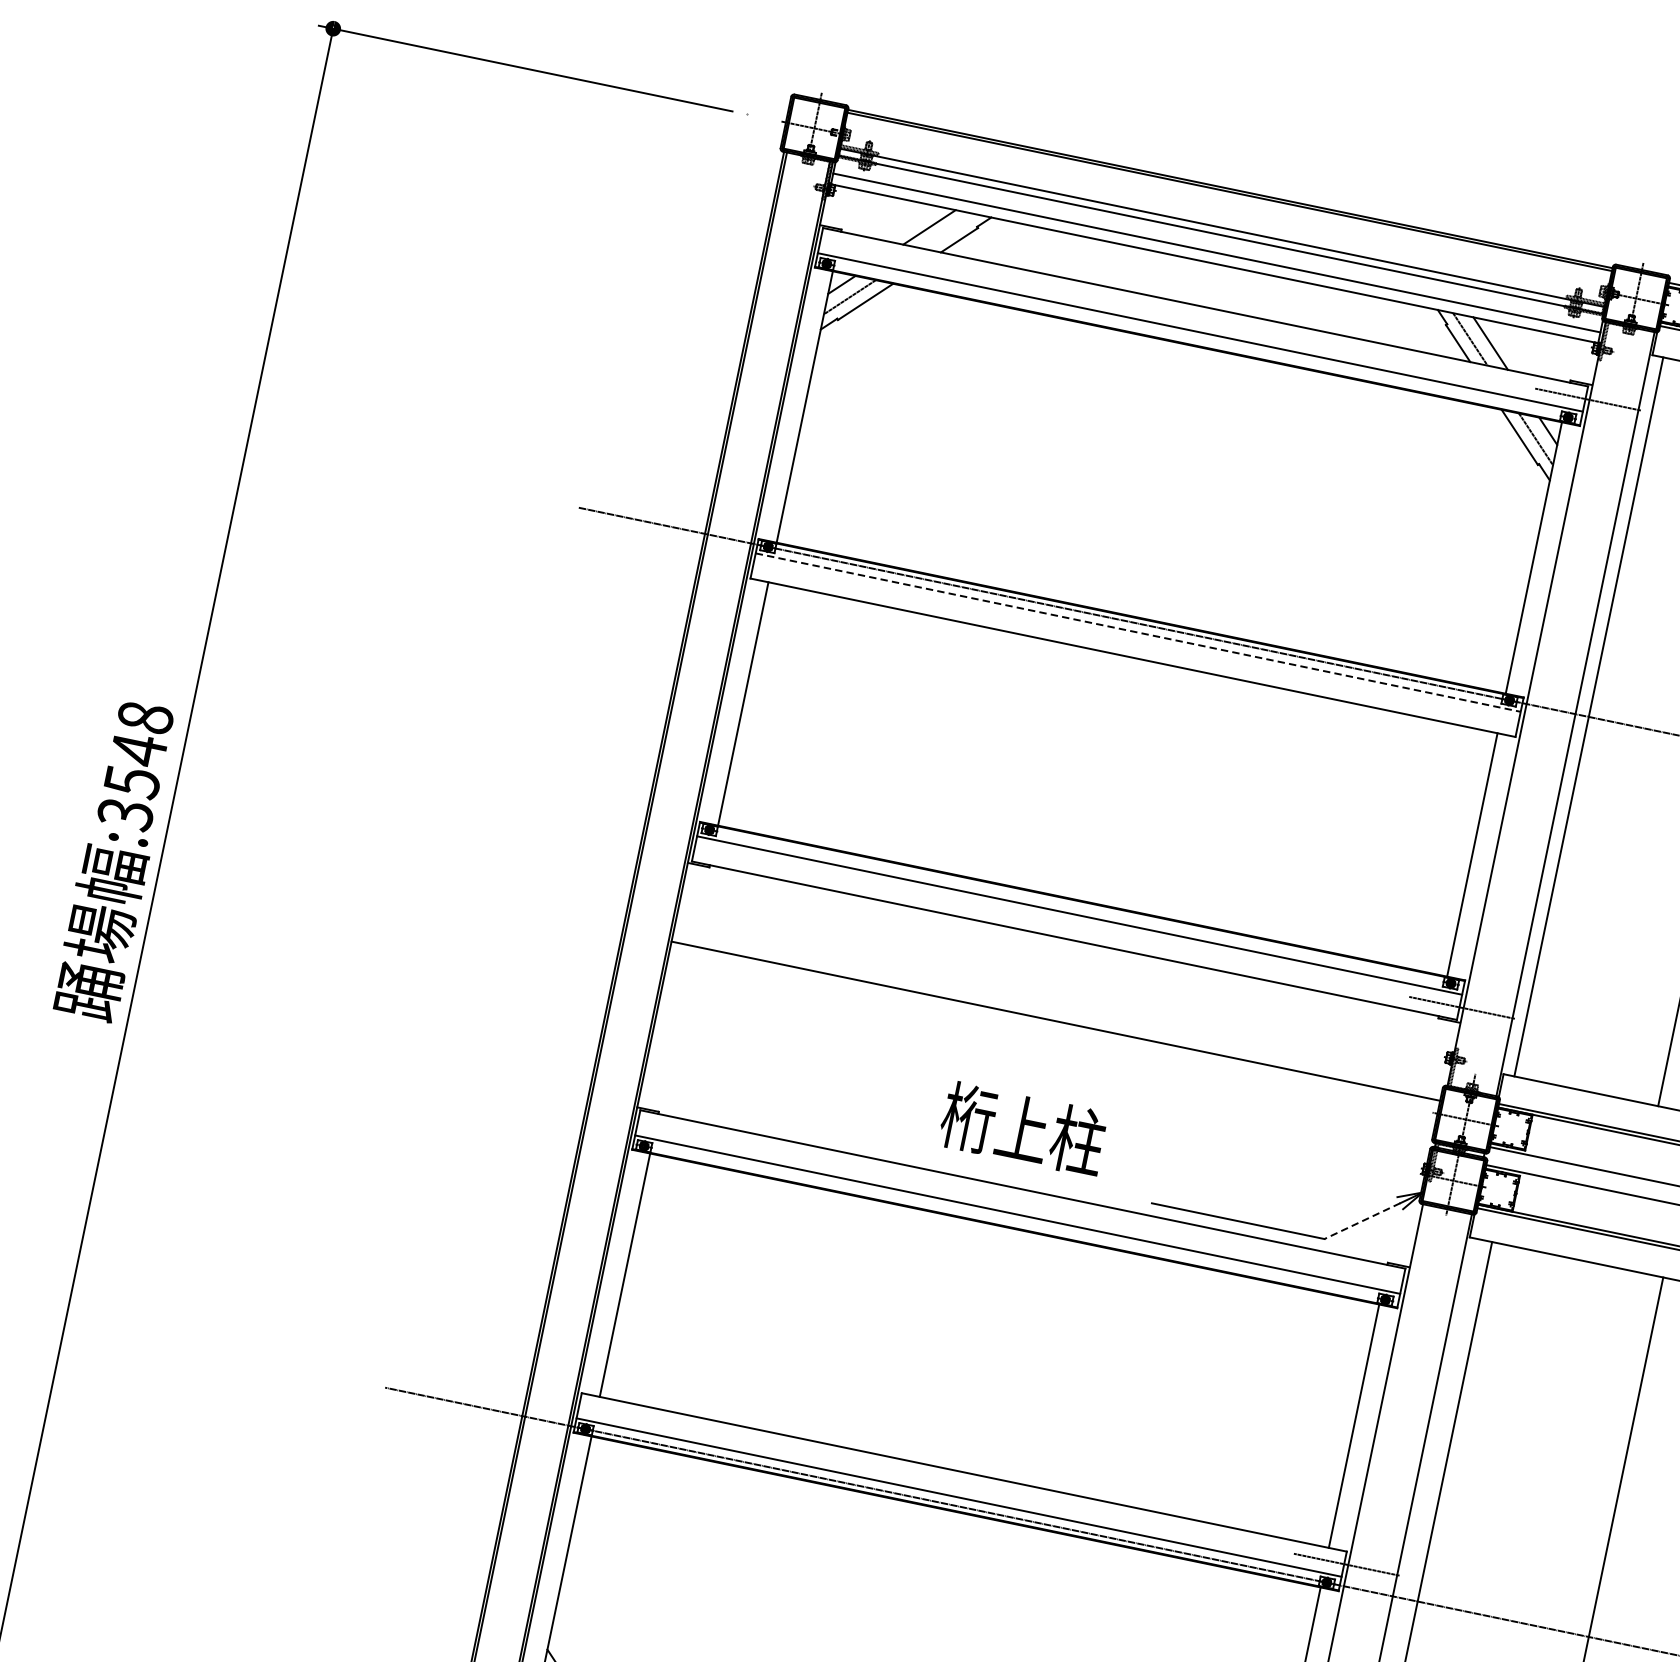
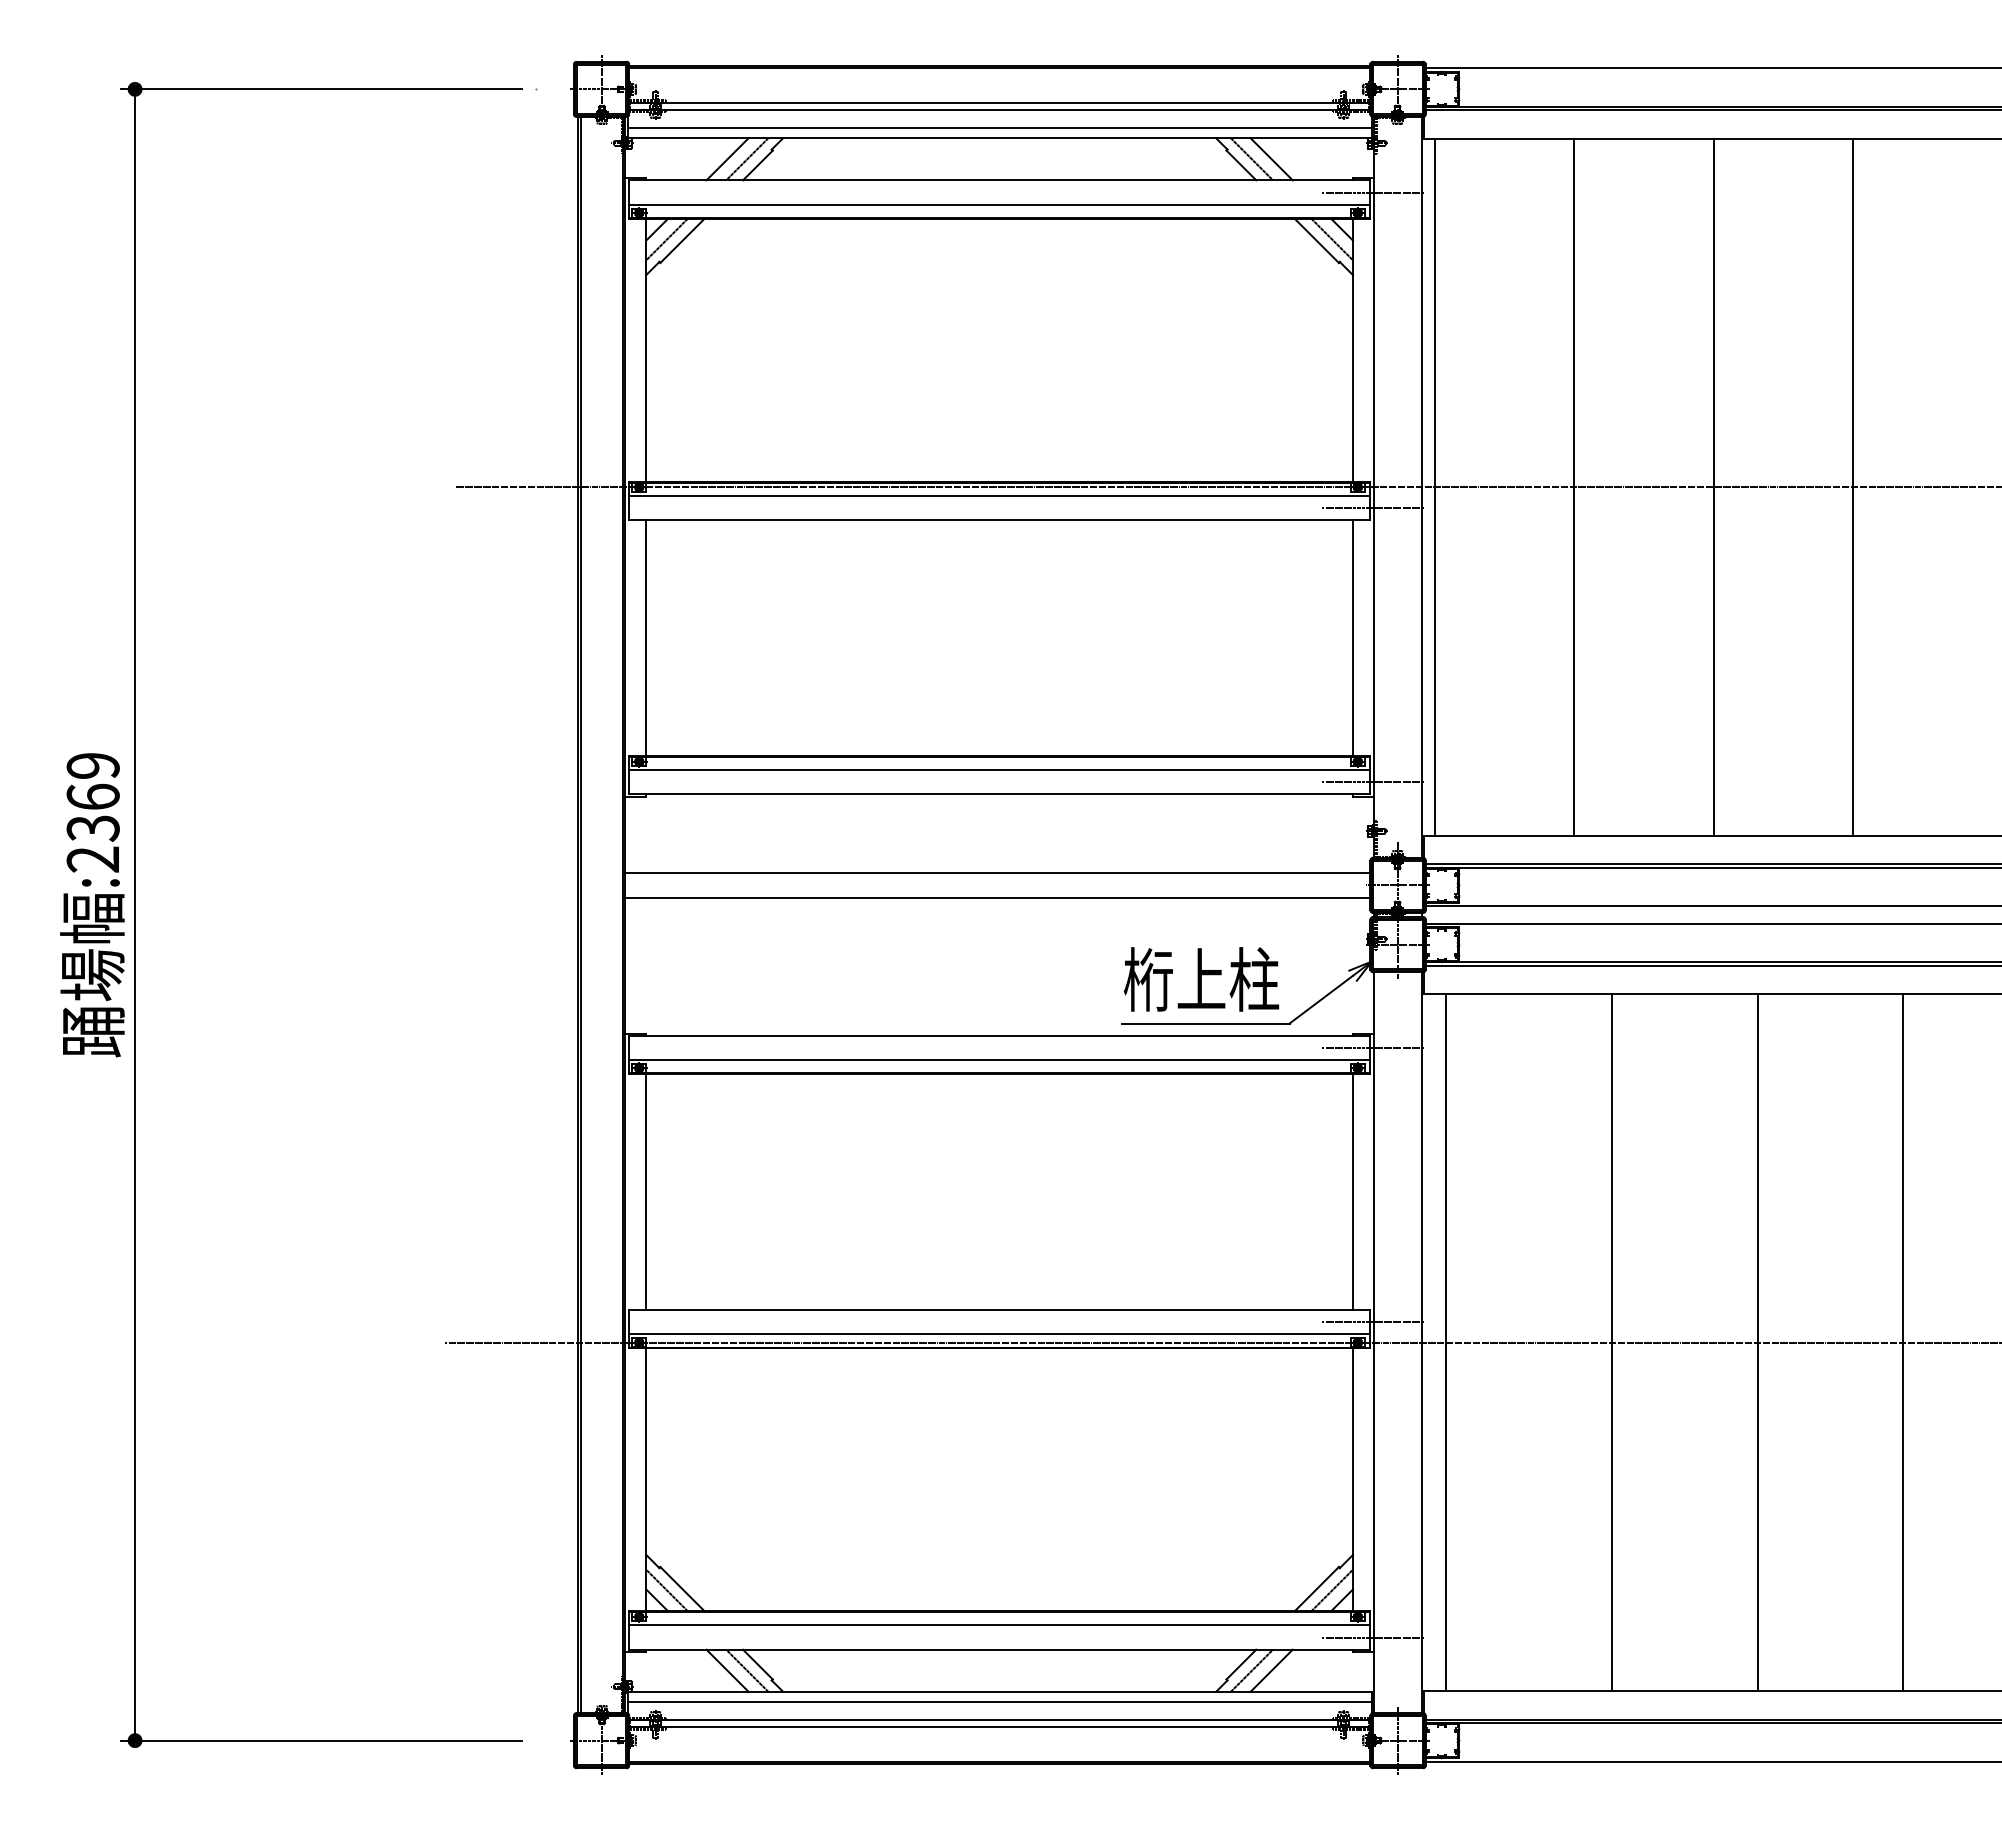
line: (949, 231) -> (747, 159), added
line: (1138, 632) -> (999, 495), dashed -> solid
line: (1520, 724) -> (1372, 507), added
text: (134, 765) -> (92, 812), :3548 -> :2369
line: (1051, 1046) -> (998, 897), added
text: (1023, 1129) -> (1201, 979), moved
line: (1362, 1220) -> (1321, 999), dashed -> solid
line: (1404, 1281) -> (1372, 1047), added

